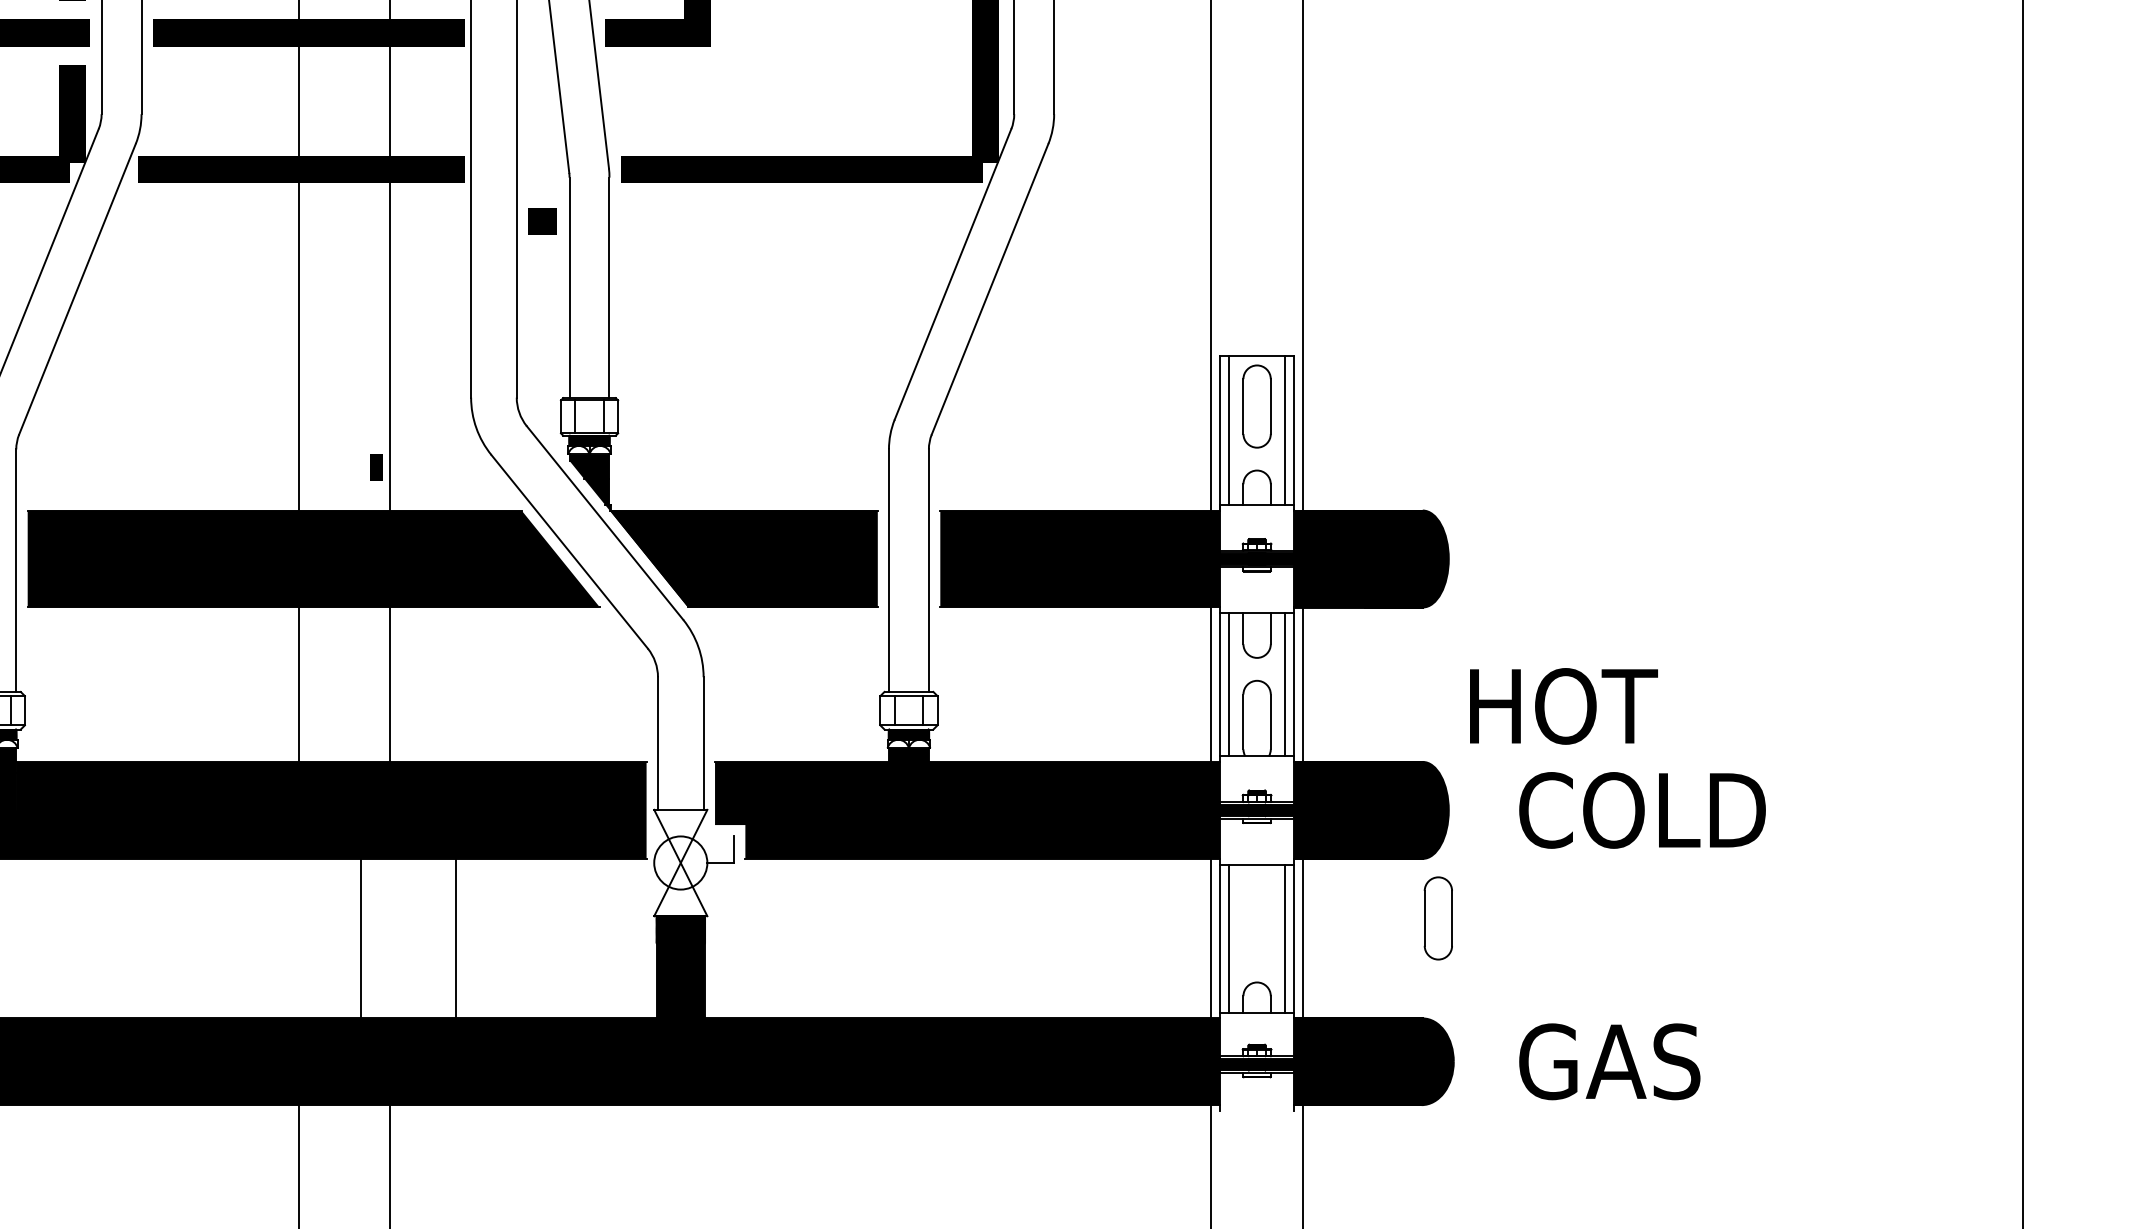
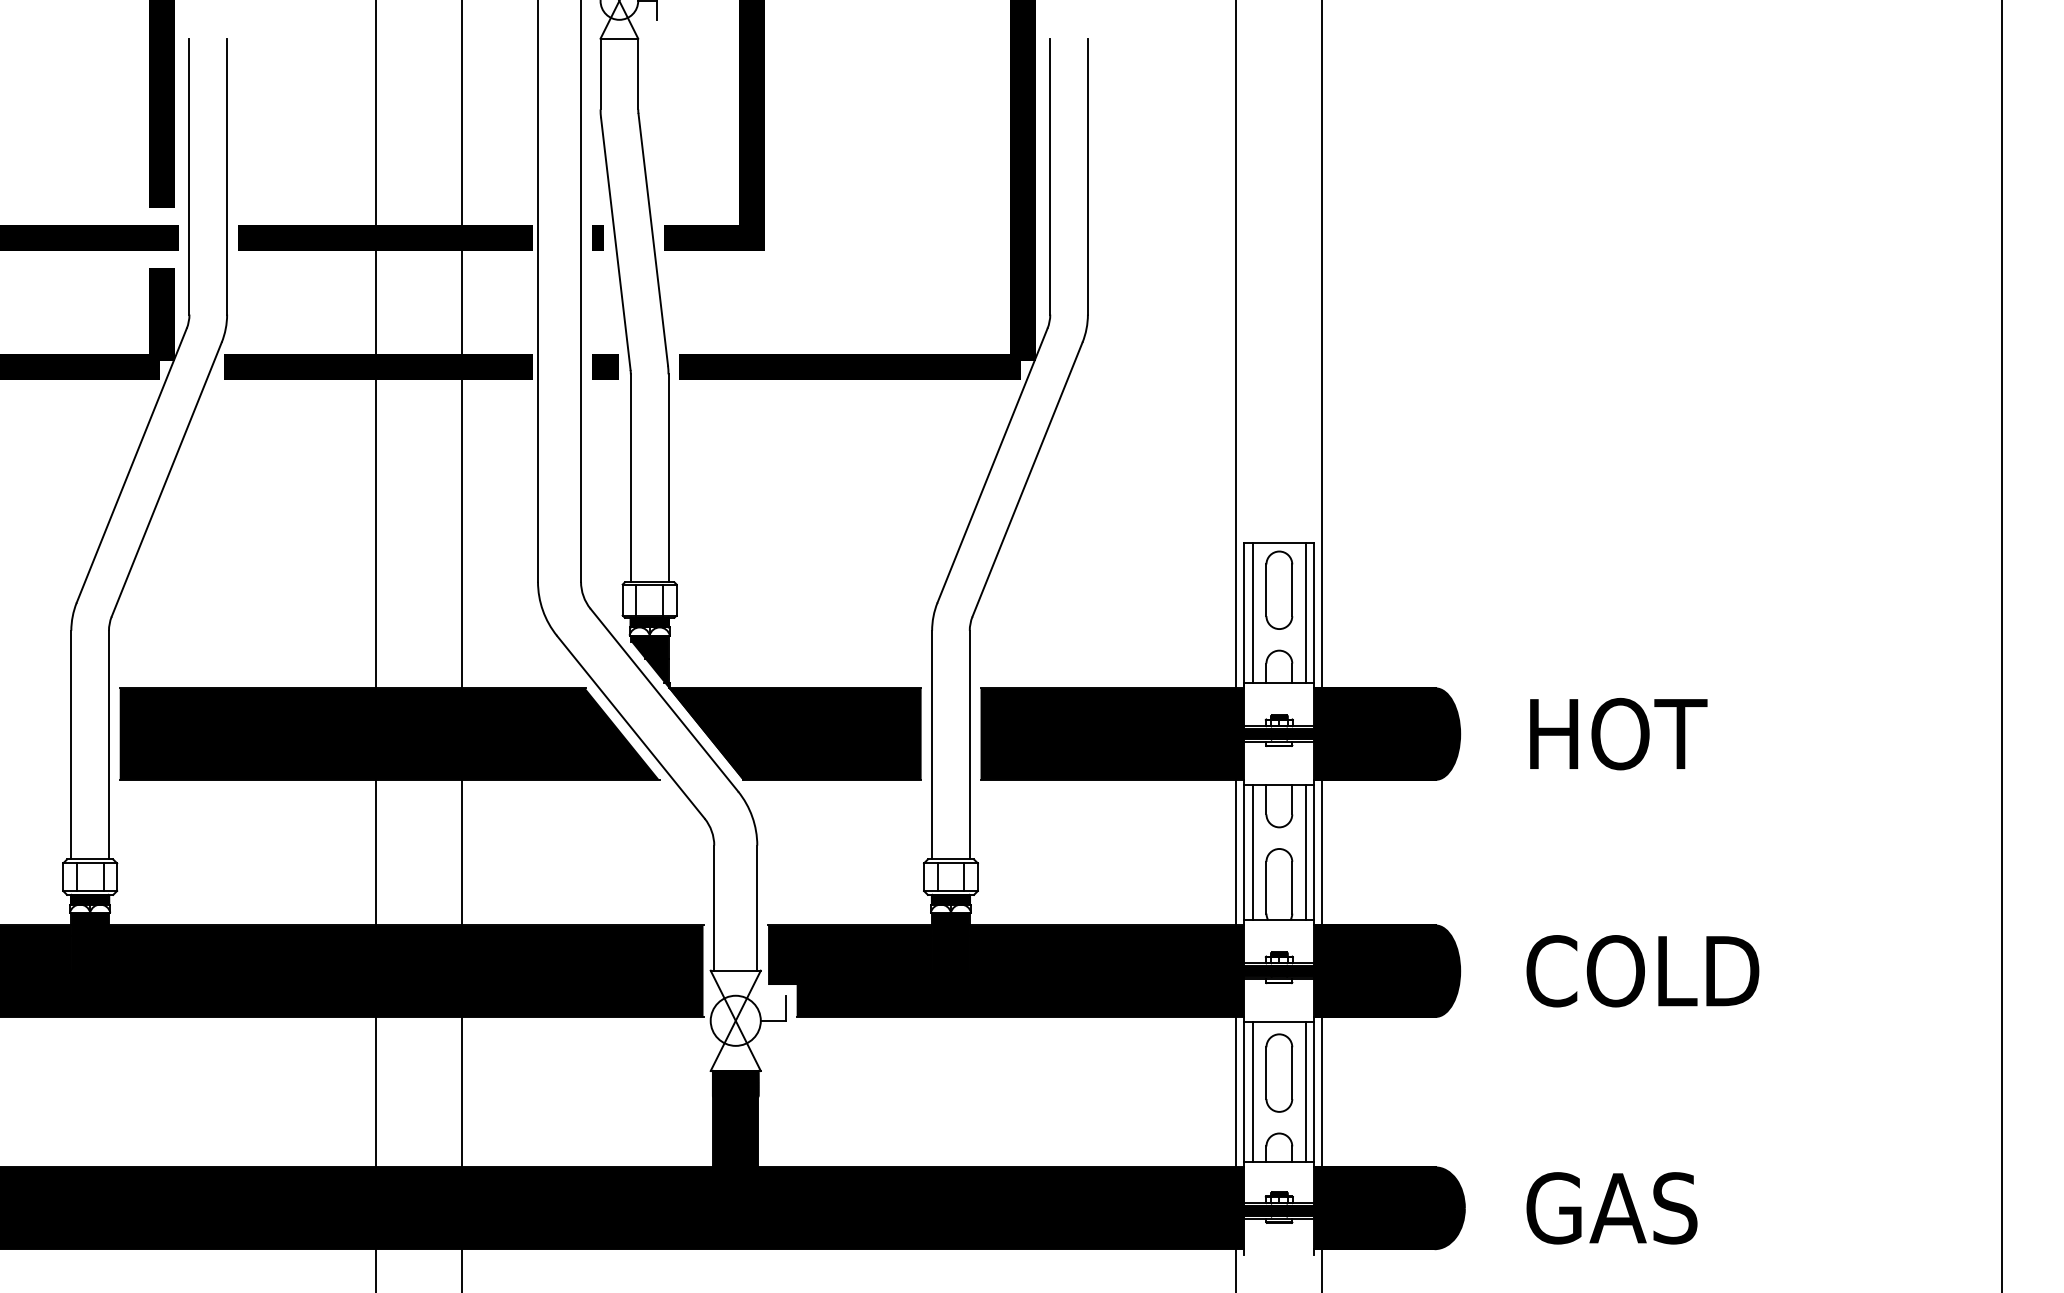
line: (542, 221) -> (605, 366), moved
line: (376, 467) -> (597, 237), moved
text: (1563, 706) -> (1618, 734), moved
part: (1438, 917) -> (1279, 1072), moved
line: (361, 937) -> (375, 1091), moved
line: (455, 937) -> (461, 1091), moved

